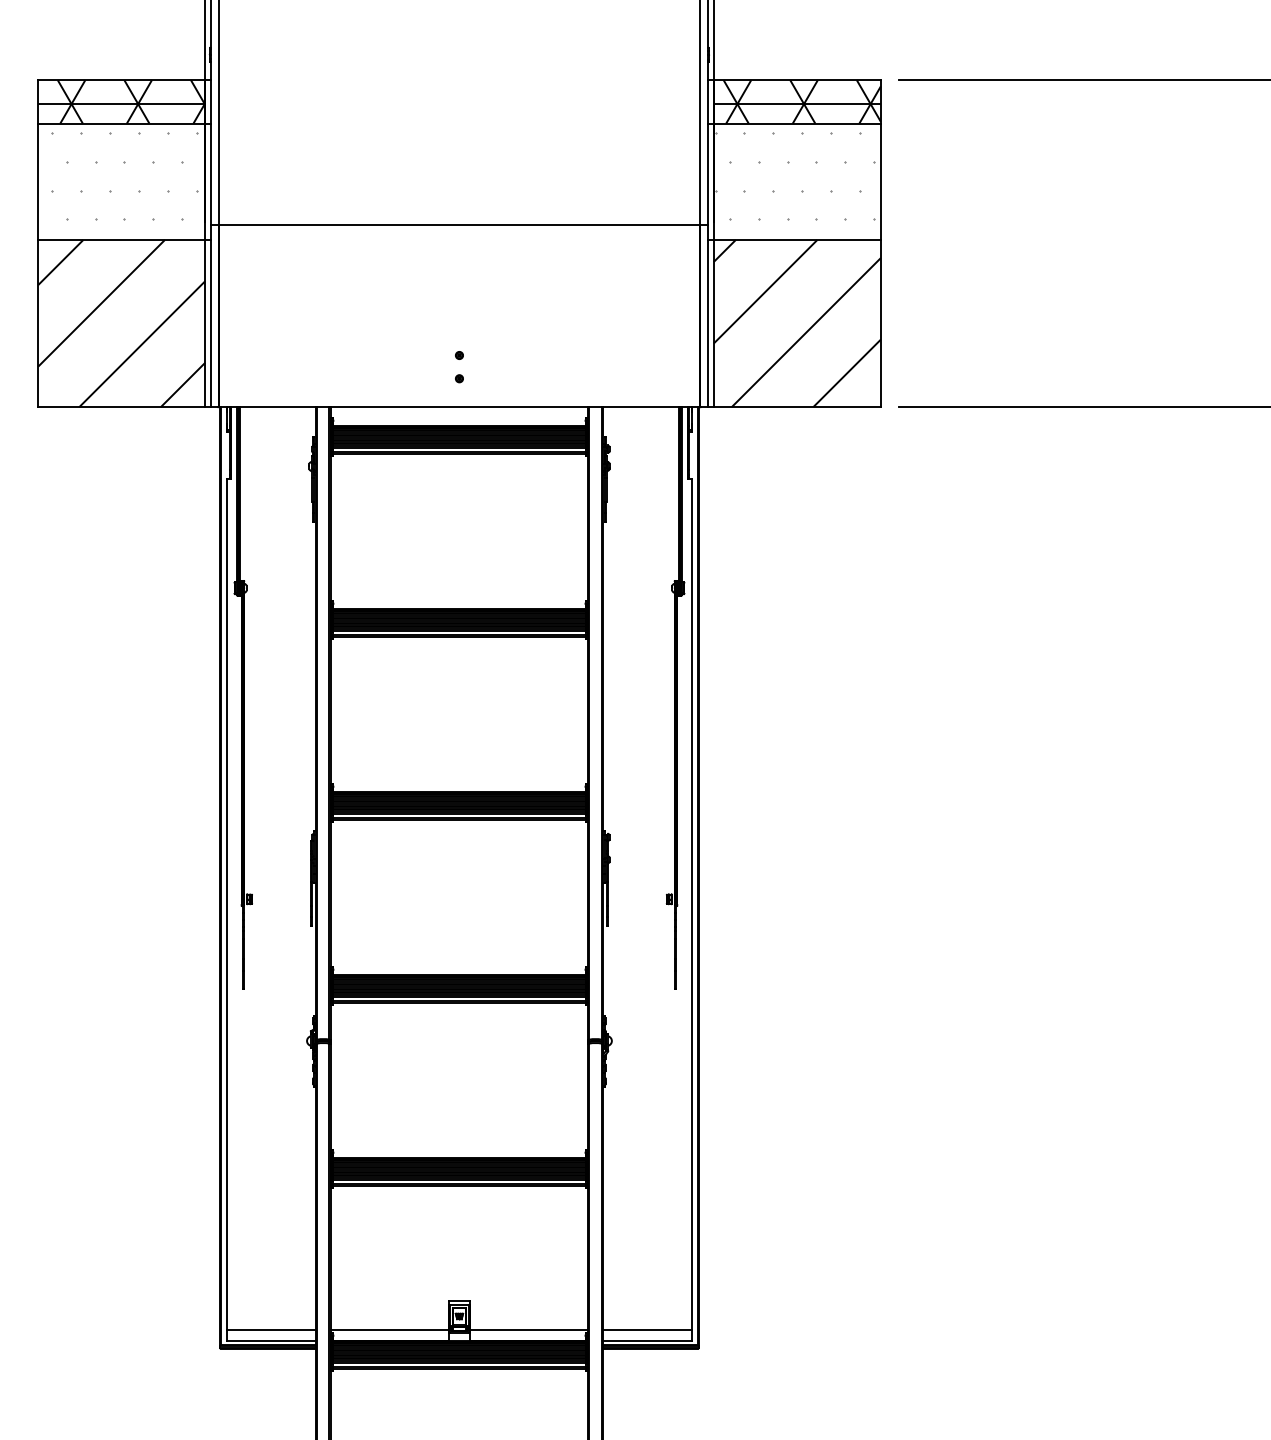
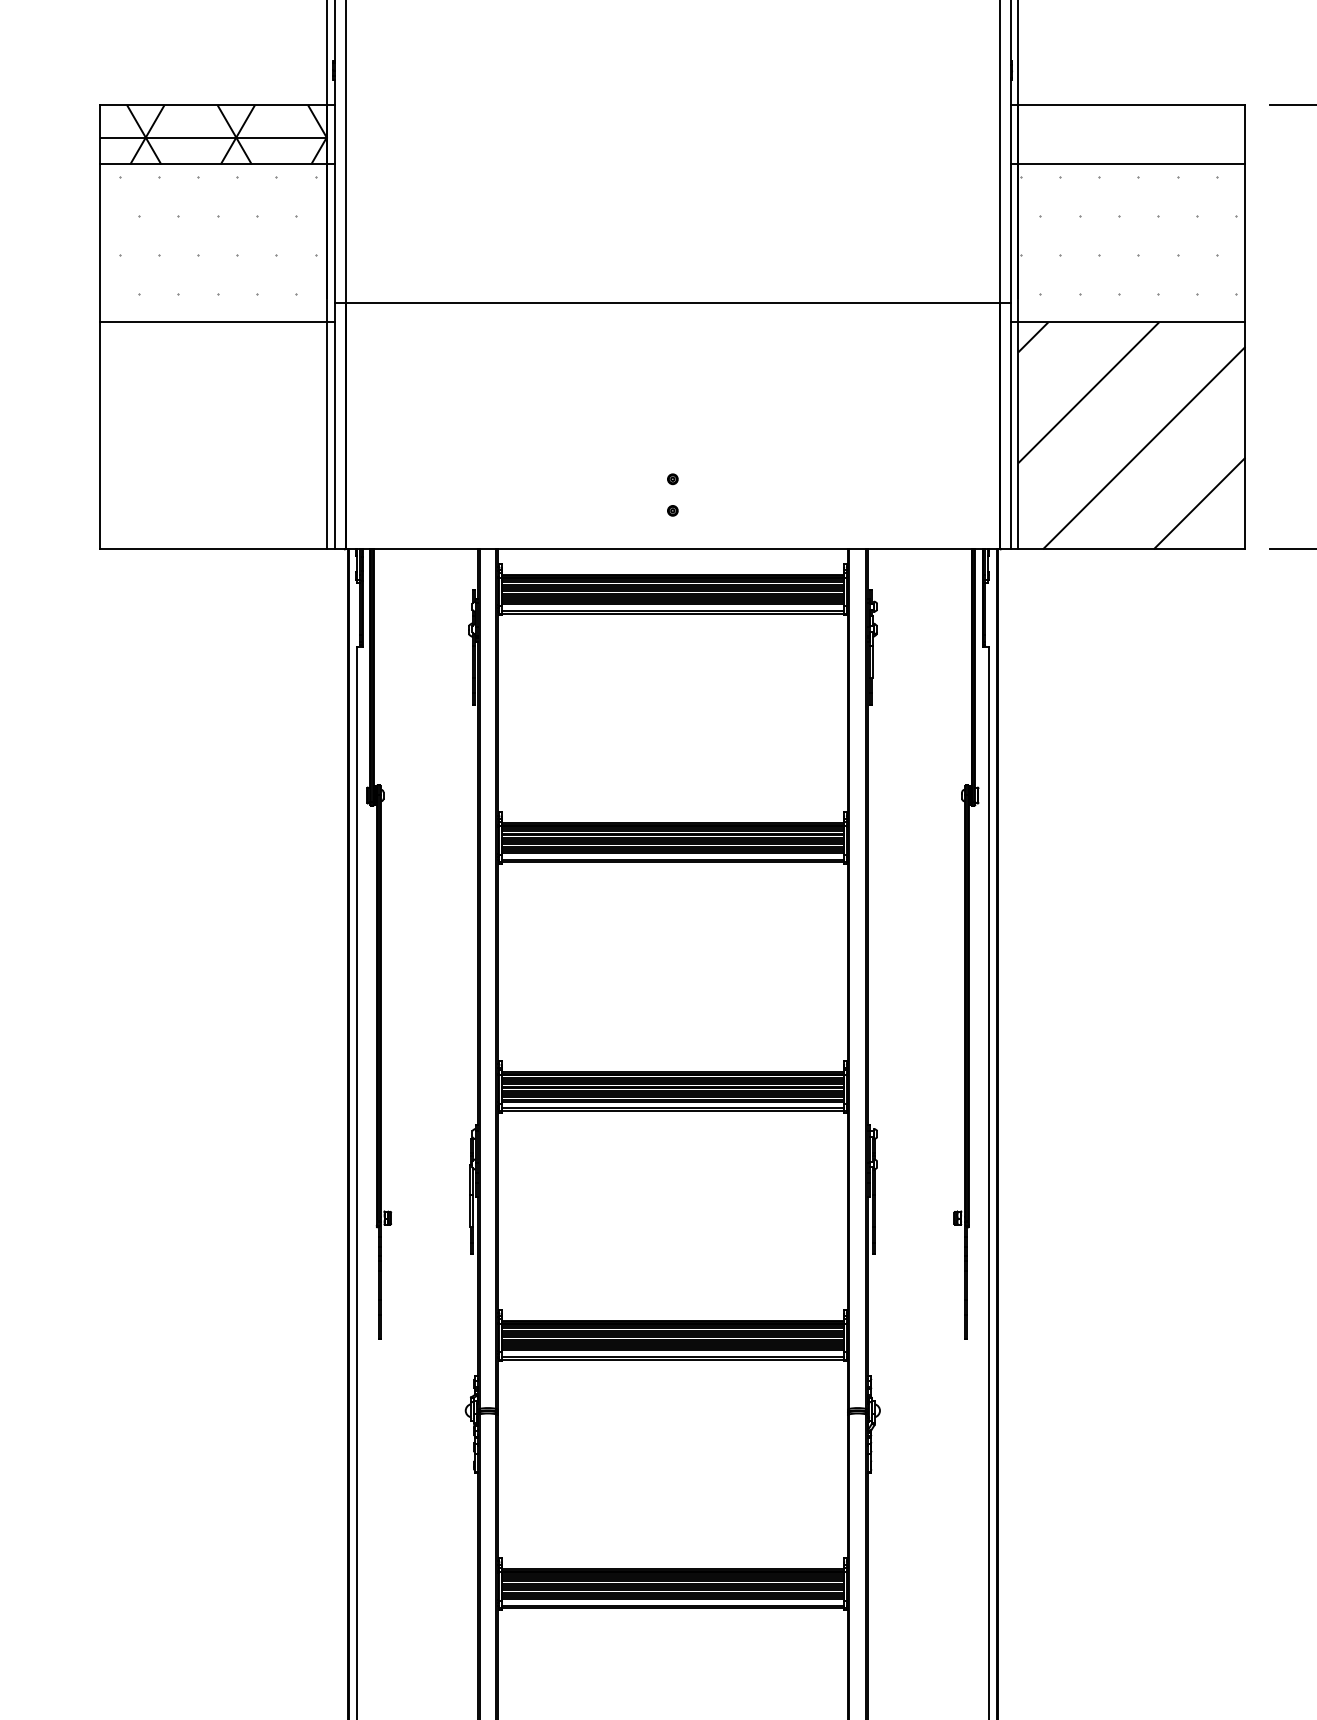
hatch: (796, 101) -> (1130, 134), removed
hatch: (121, 323) -> (213, 435), removed

